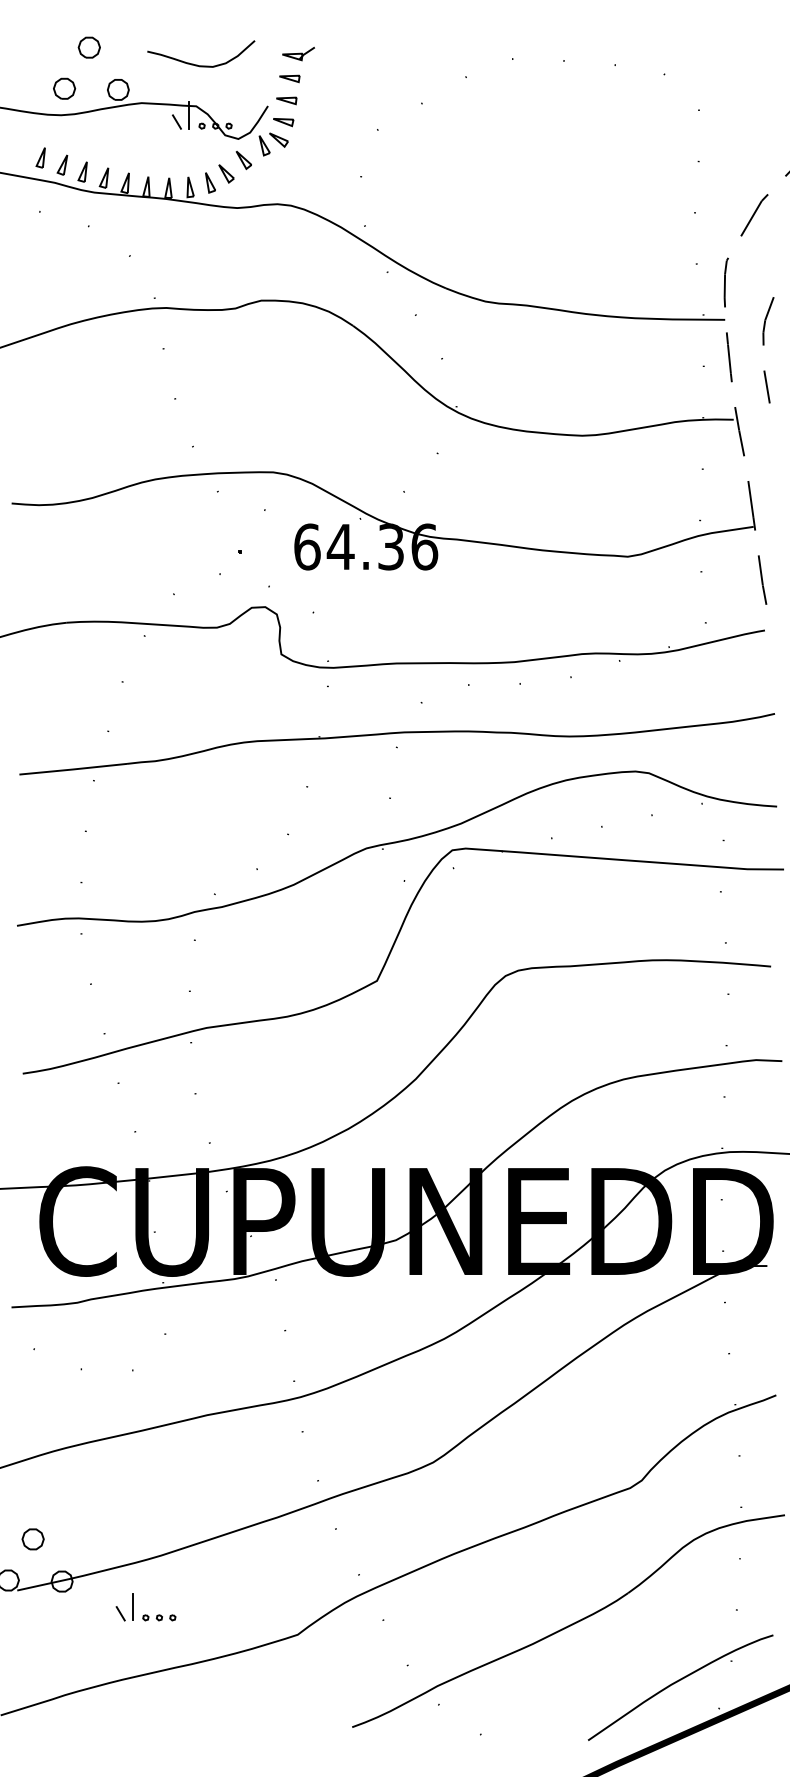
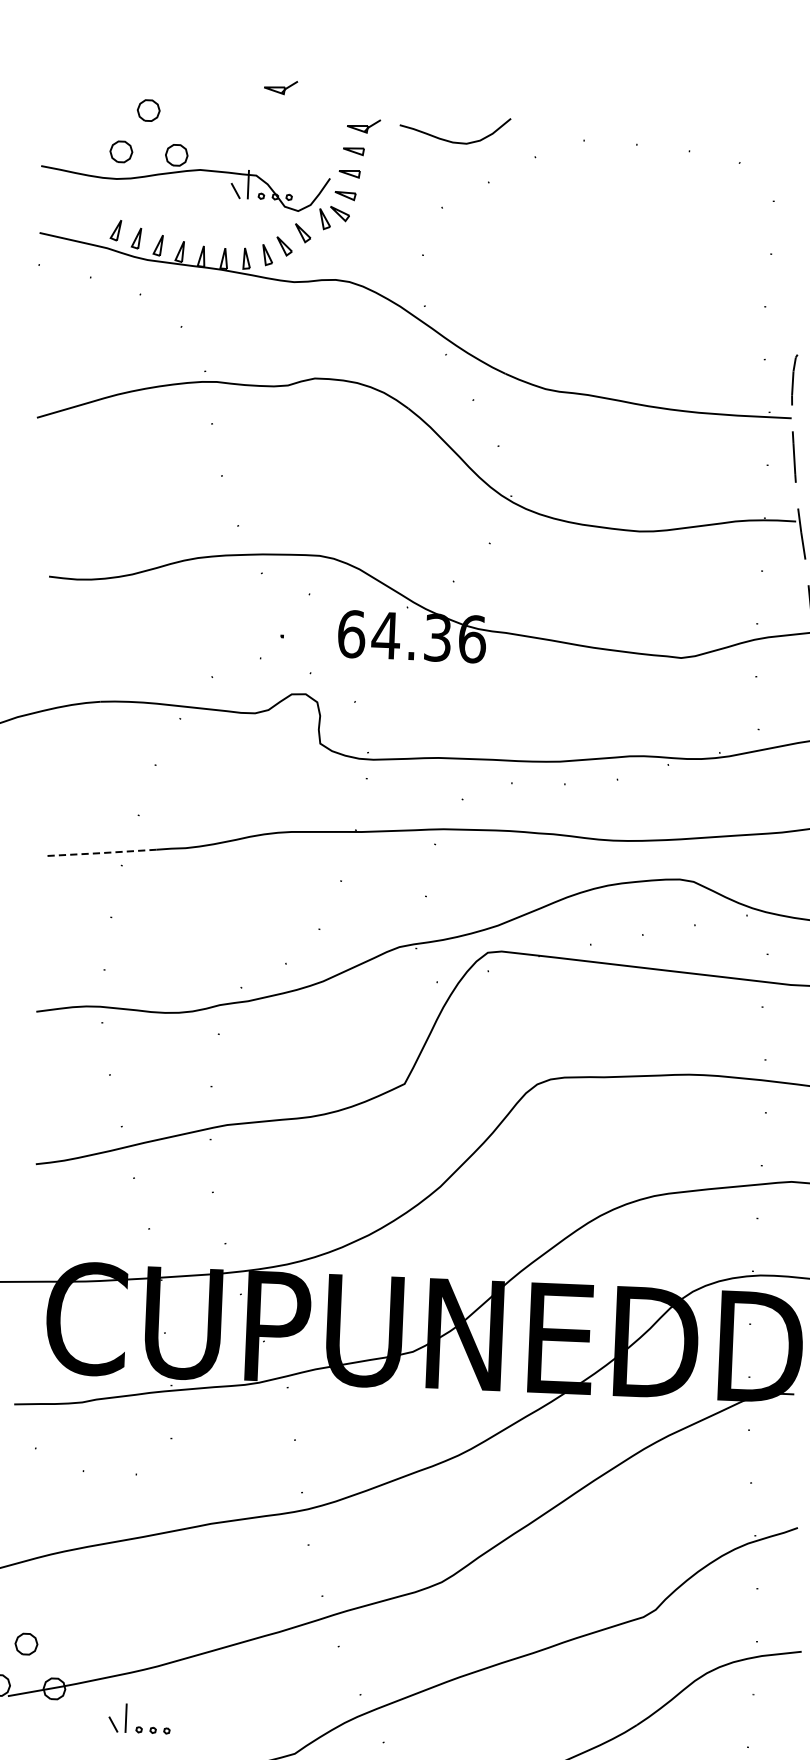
part: (216, 19) -> (280, 87), added
curve: (197, 64) -> (450, 140), moved
part: (40, 157) -> (93, 221), removed
line: (72, 769) -> (100, 853), solid -> dashed

